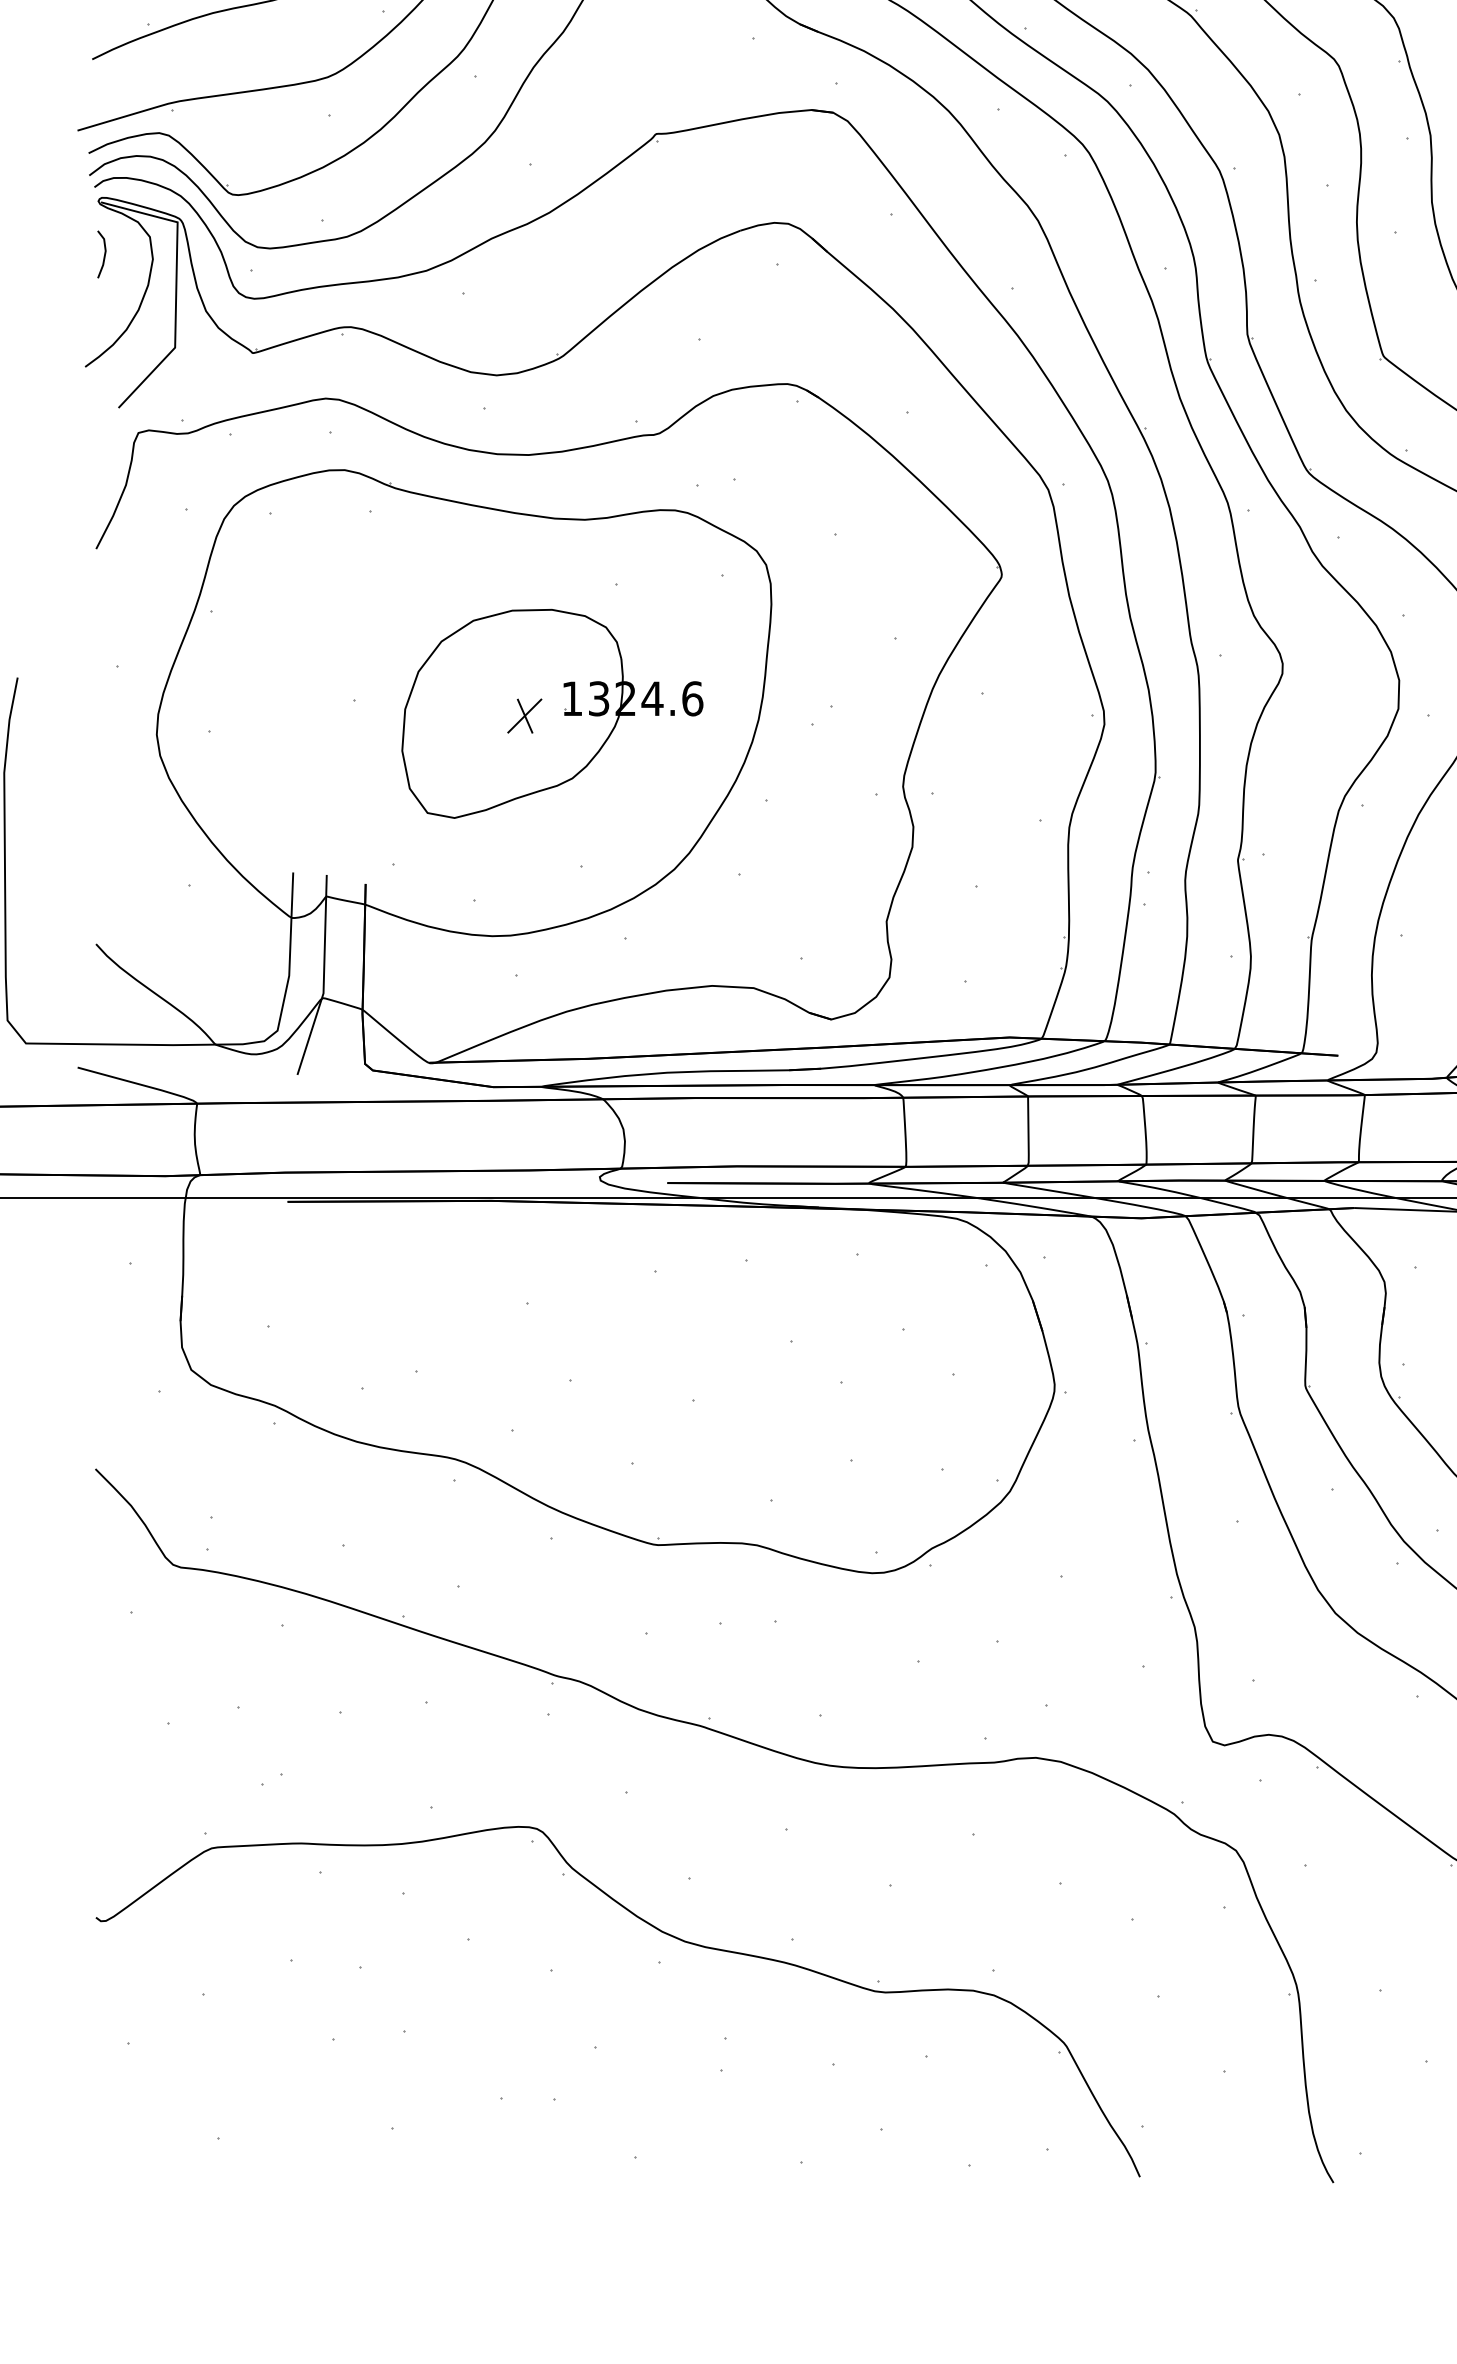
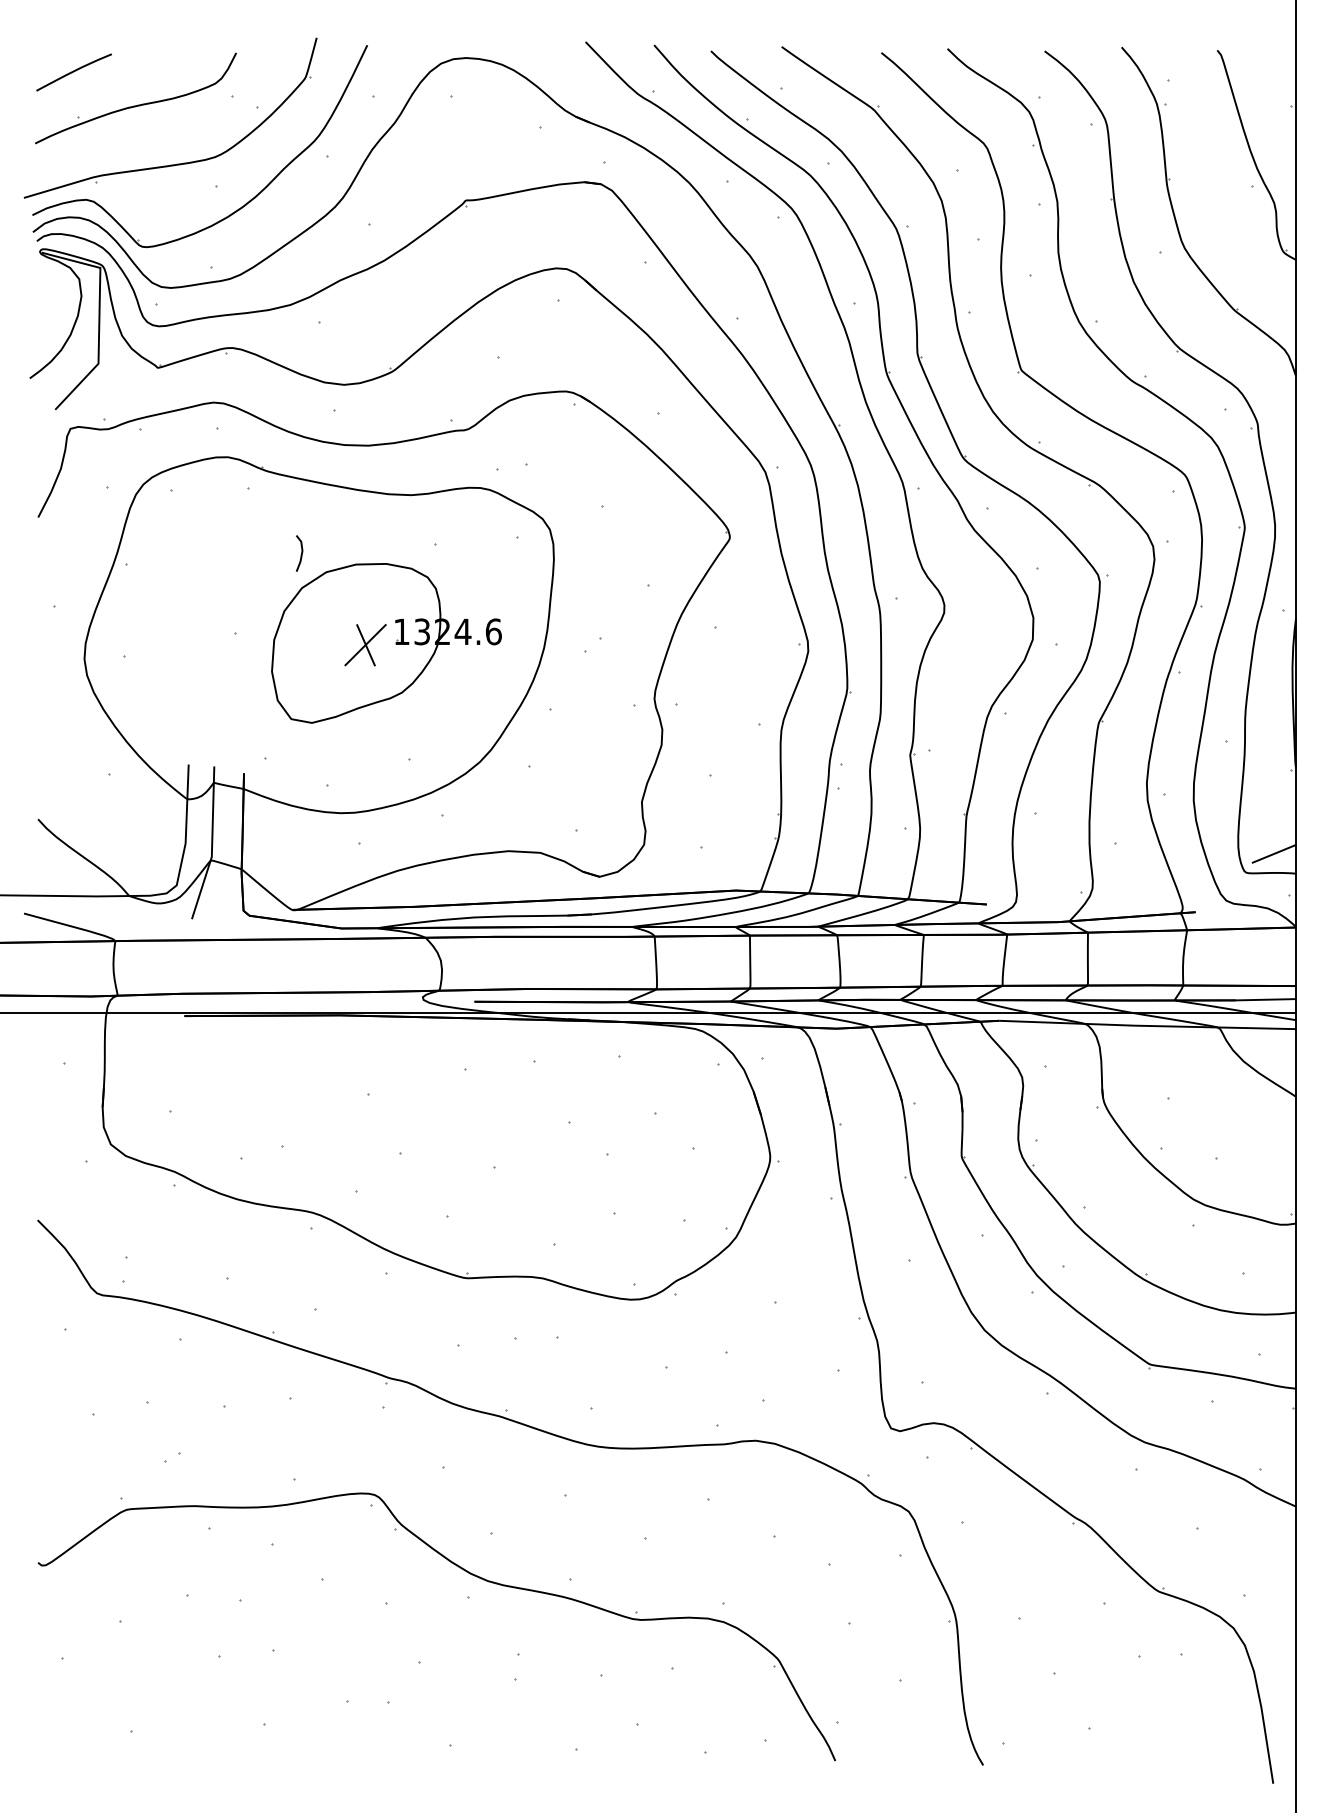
line: (103, 255) -> (300, 554), moved
part: (524, 715) -> (365, 644), size x1.6

